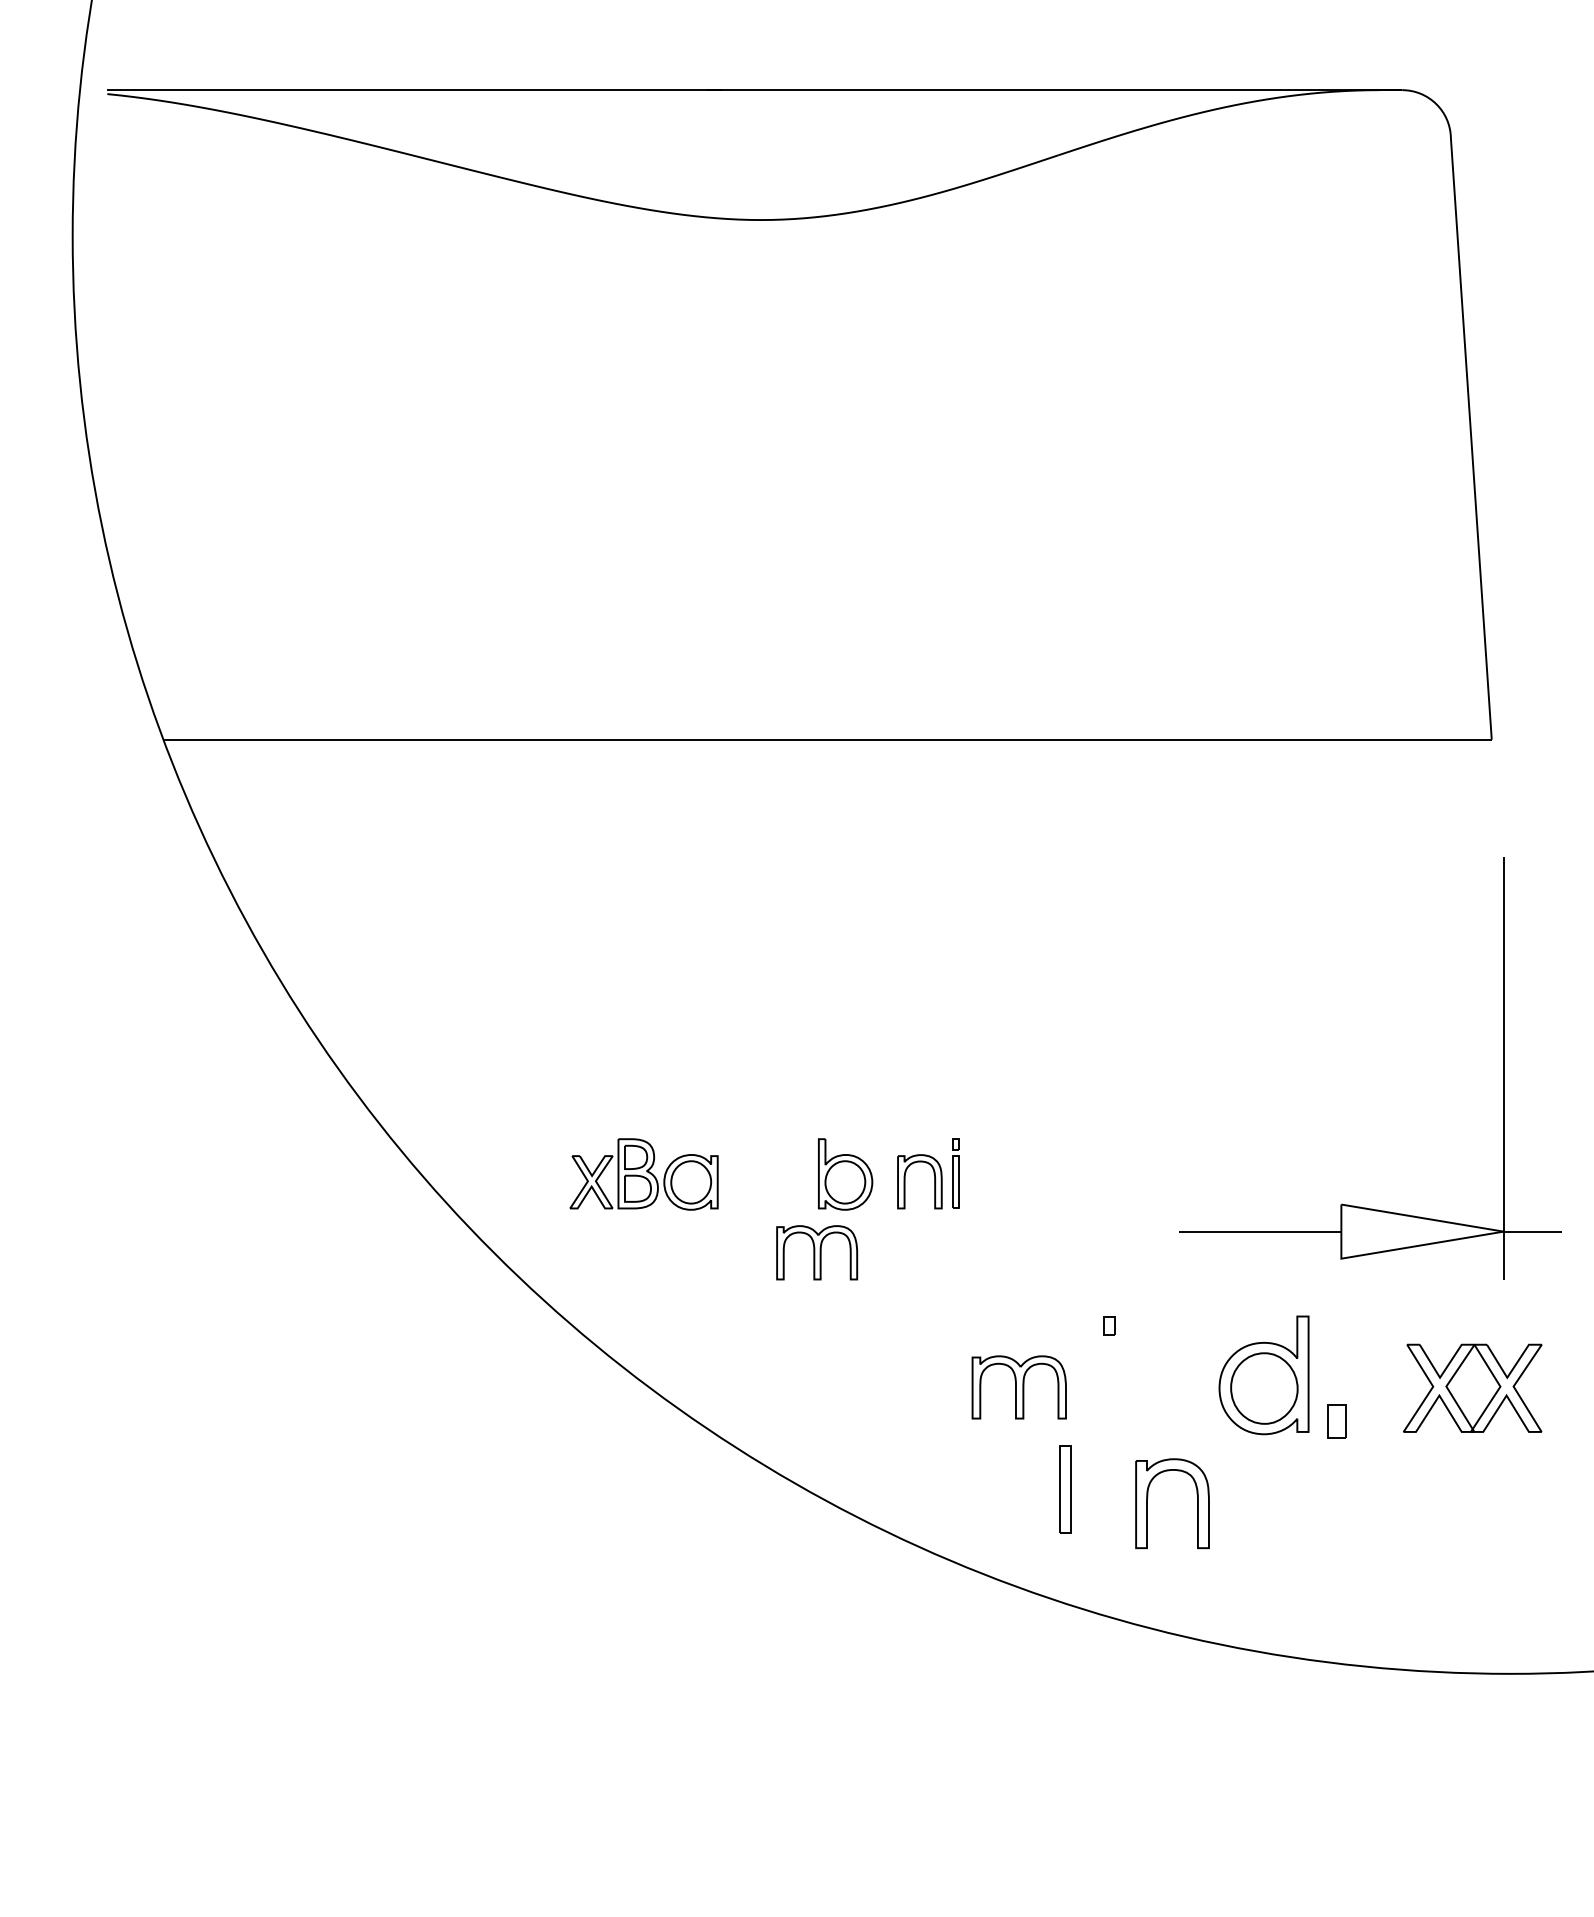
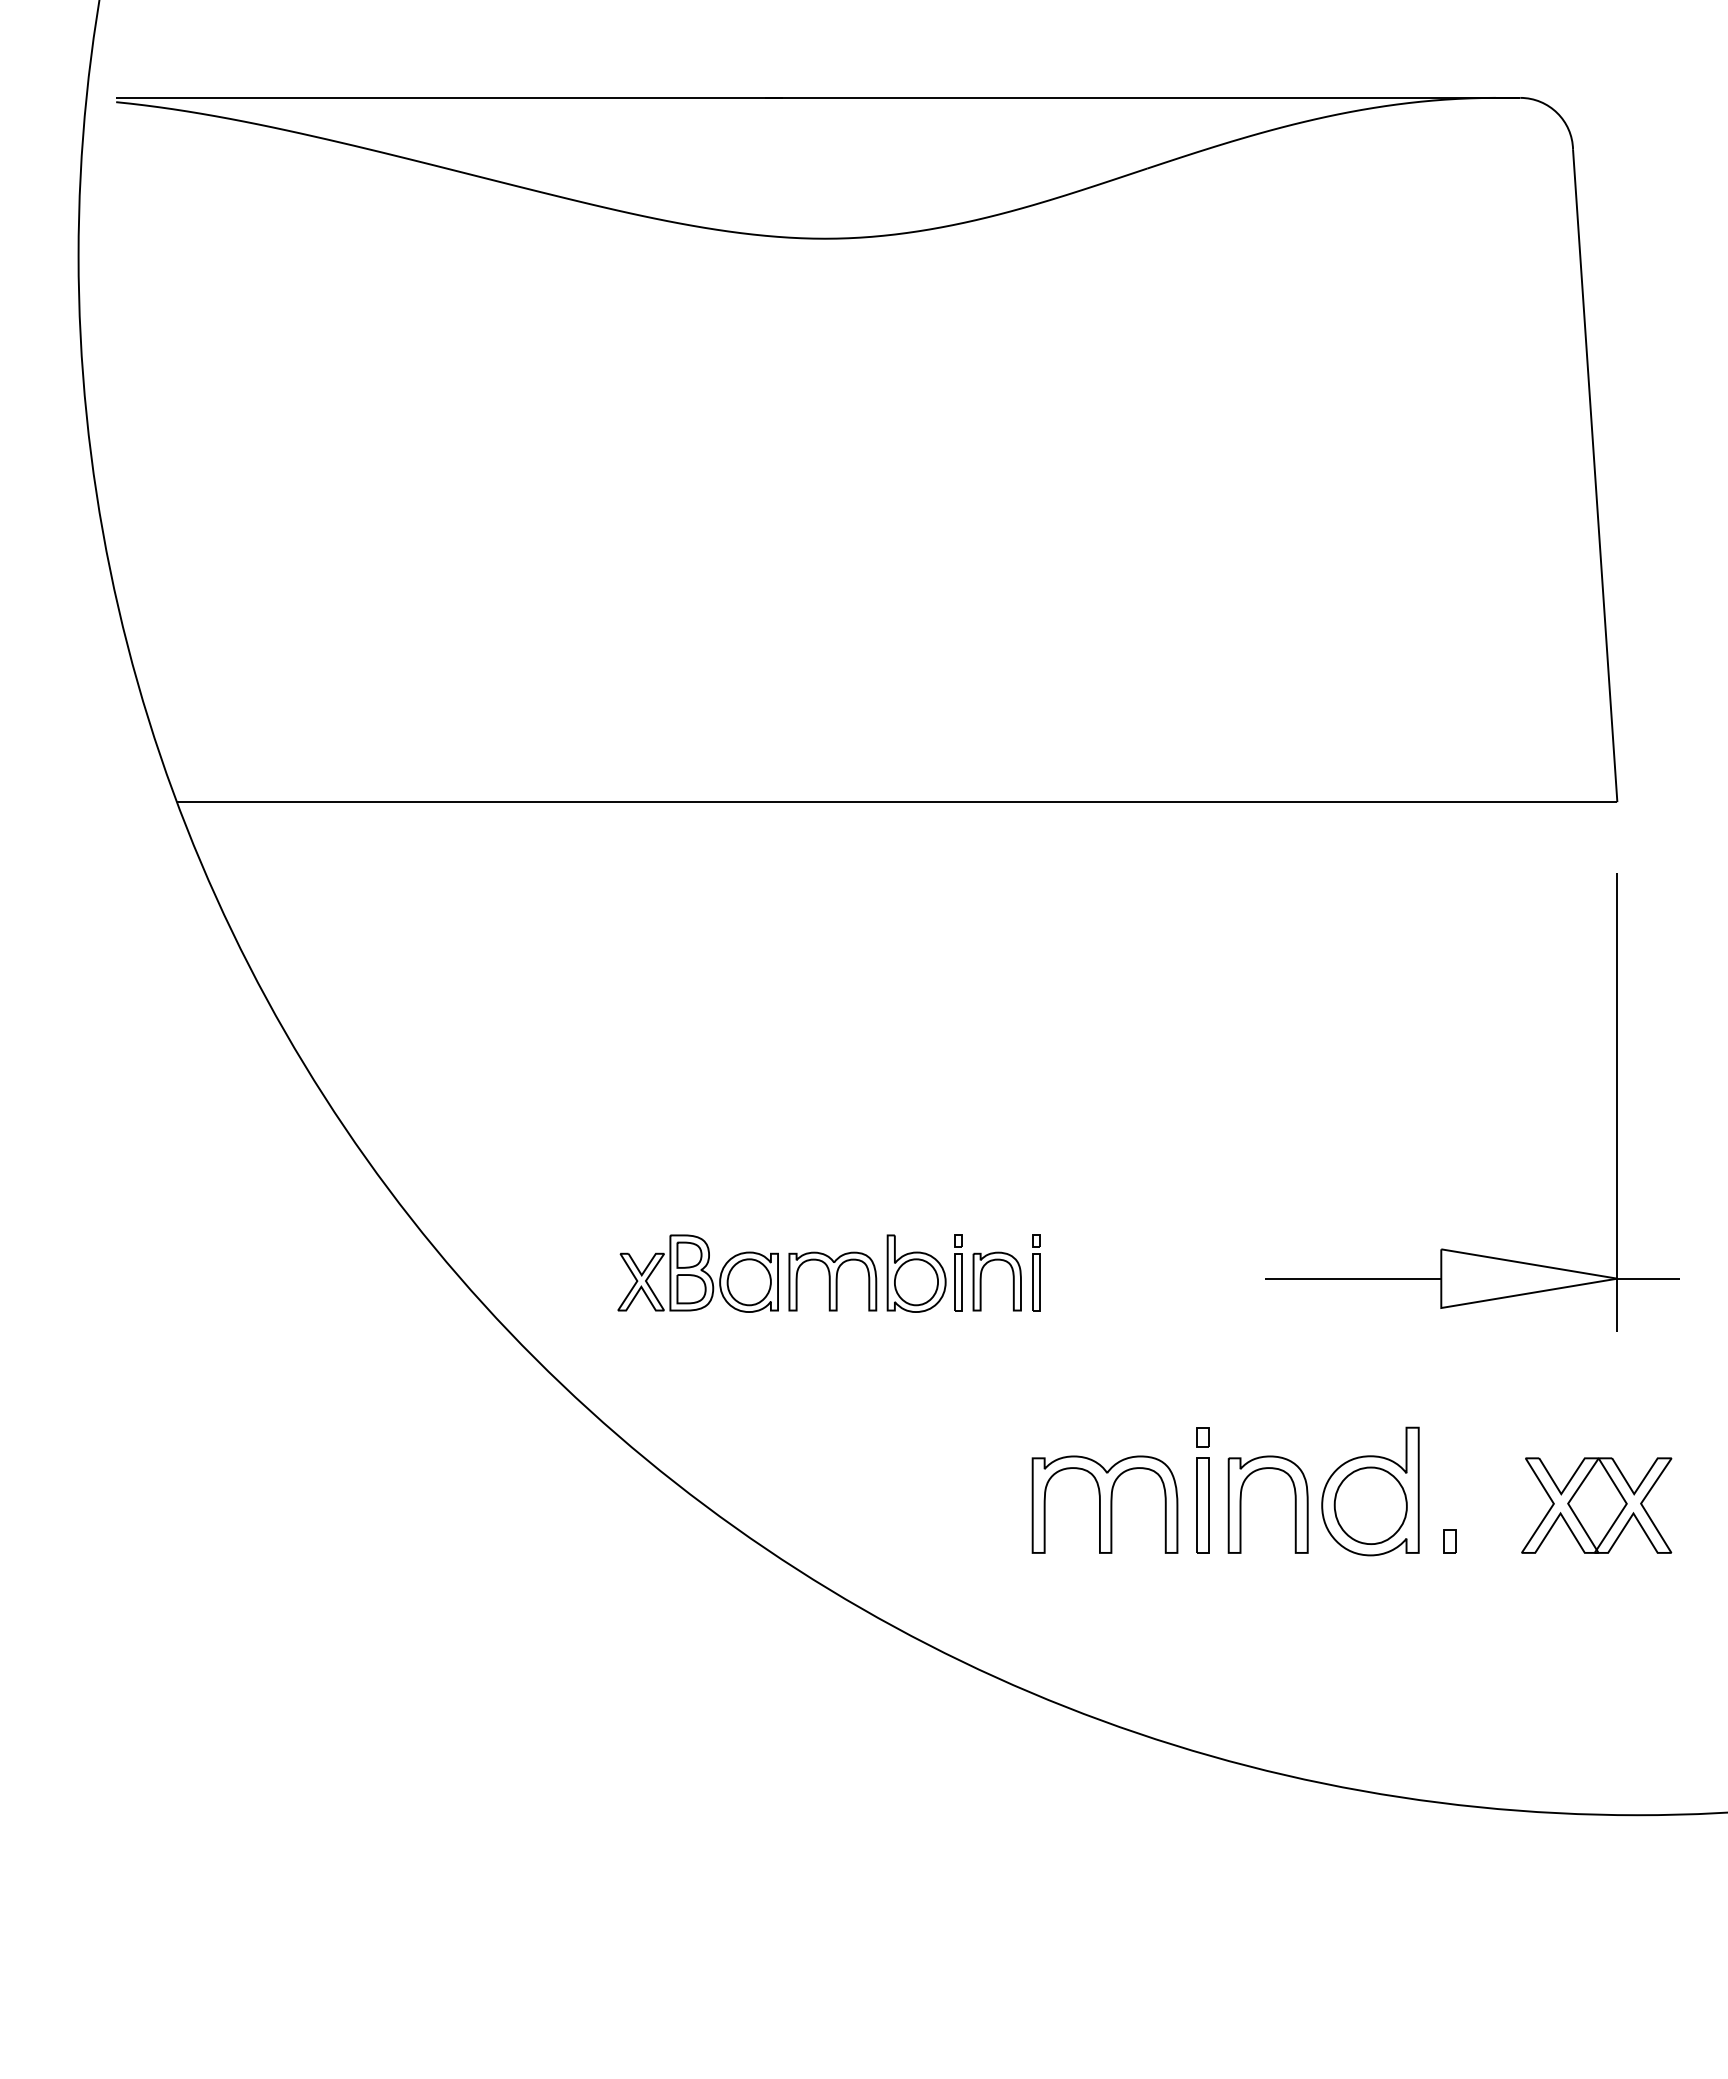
part: (1502, 1069) -> (1616, 1102), moved
part: (884, 1173) -> (958, 1272), added
part: (816, 1252) -> (832, 1281), moved
part: (1018, 1387) -> (1104, 1504), size x1.43
part: (1336, 1421) -> (1449, 1541), size x0.62
part: (1064, 1489) -> (1202, 1505), moved
part: (1147, 1503) -> (1241, 1504), moved

